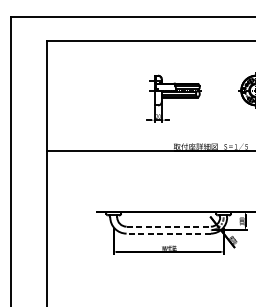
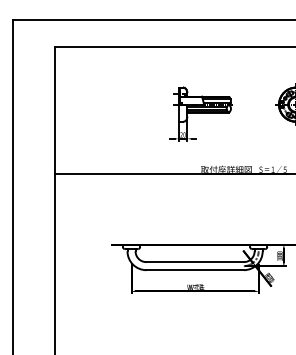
line: (169, 226) -> (195, 262), dashed -> solid
line: (169, 233) -> (195, 270), dashed -> solid

